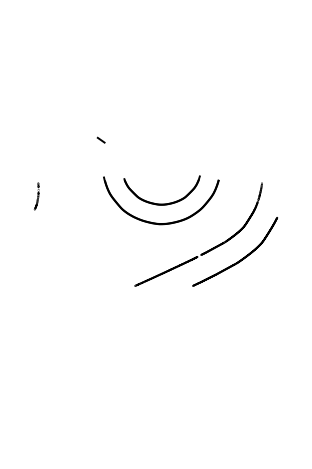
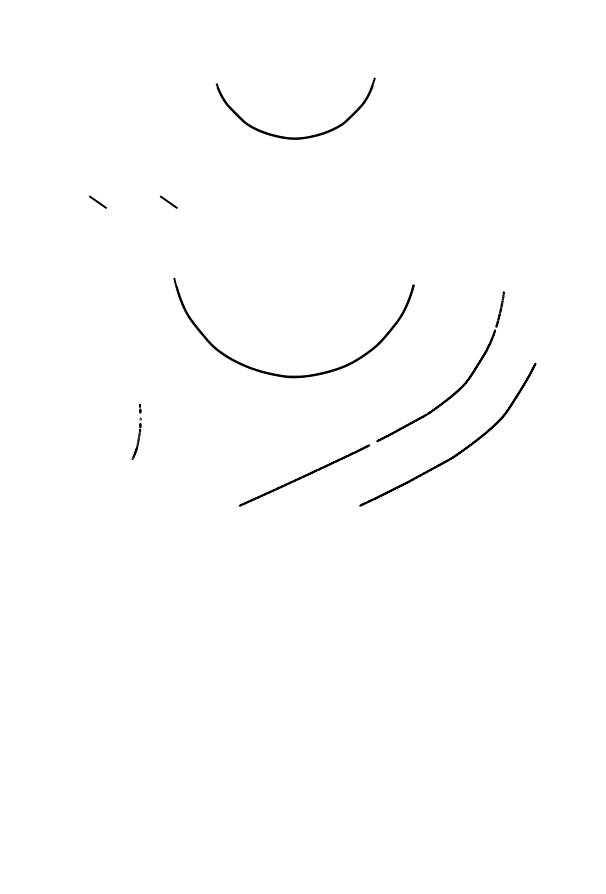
curve: (66, 139) -> (96, 200), added
part: (36, 196) -> (136, 431), moved
part: (161, 203) -> (294, 136), moved

